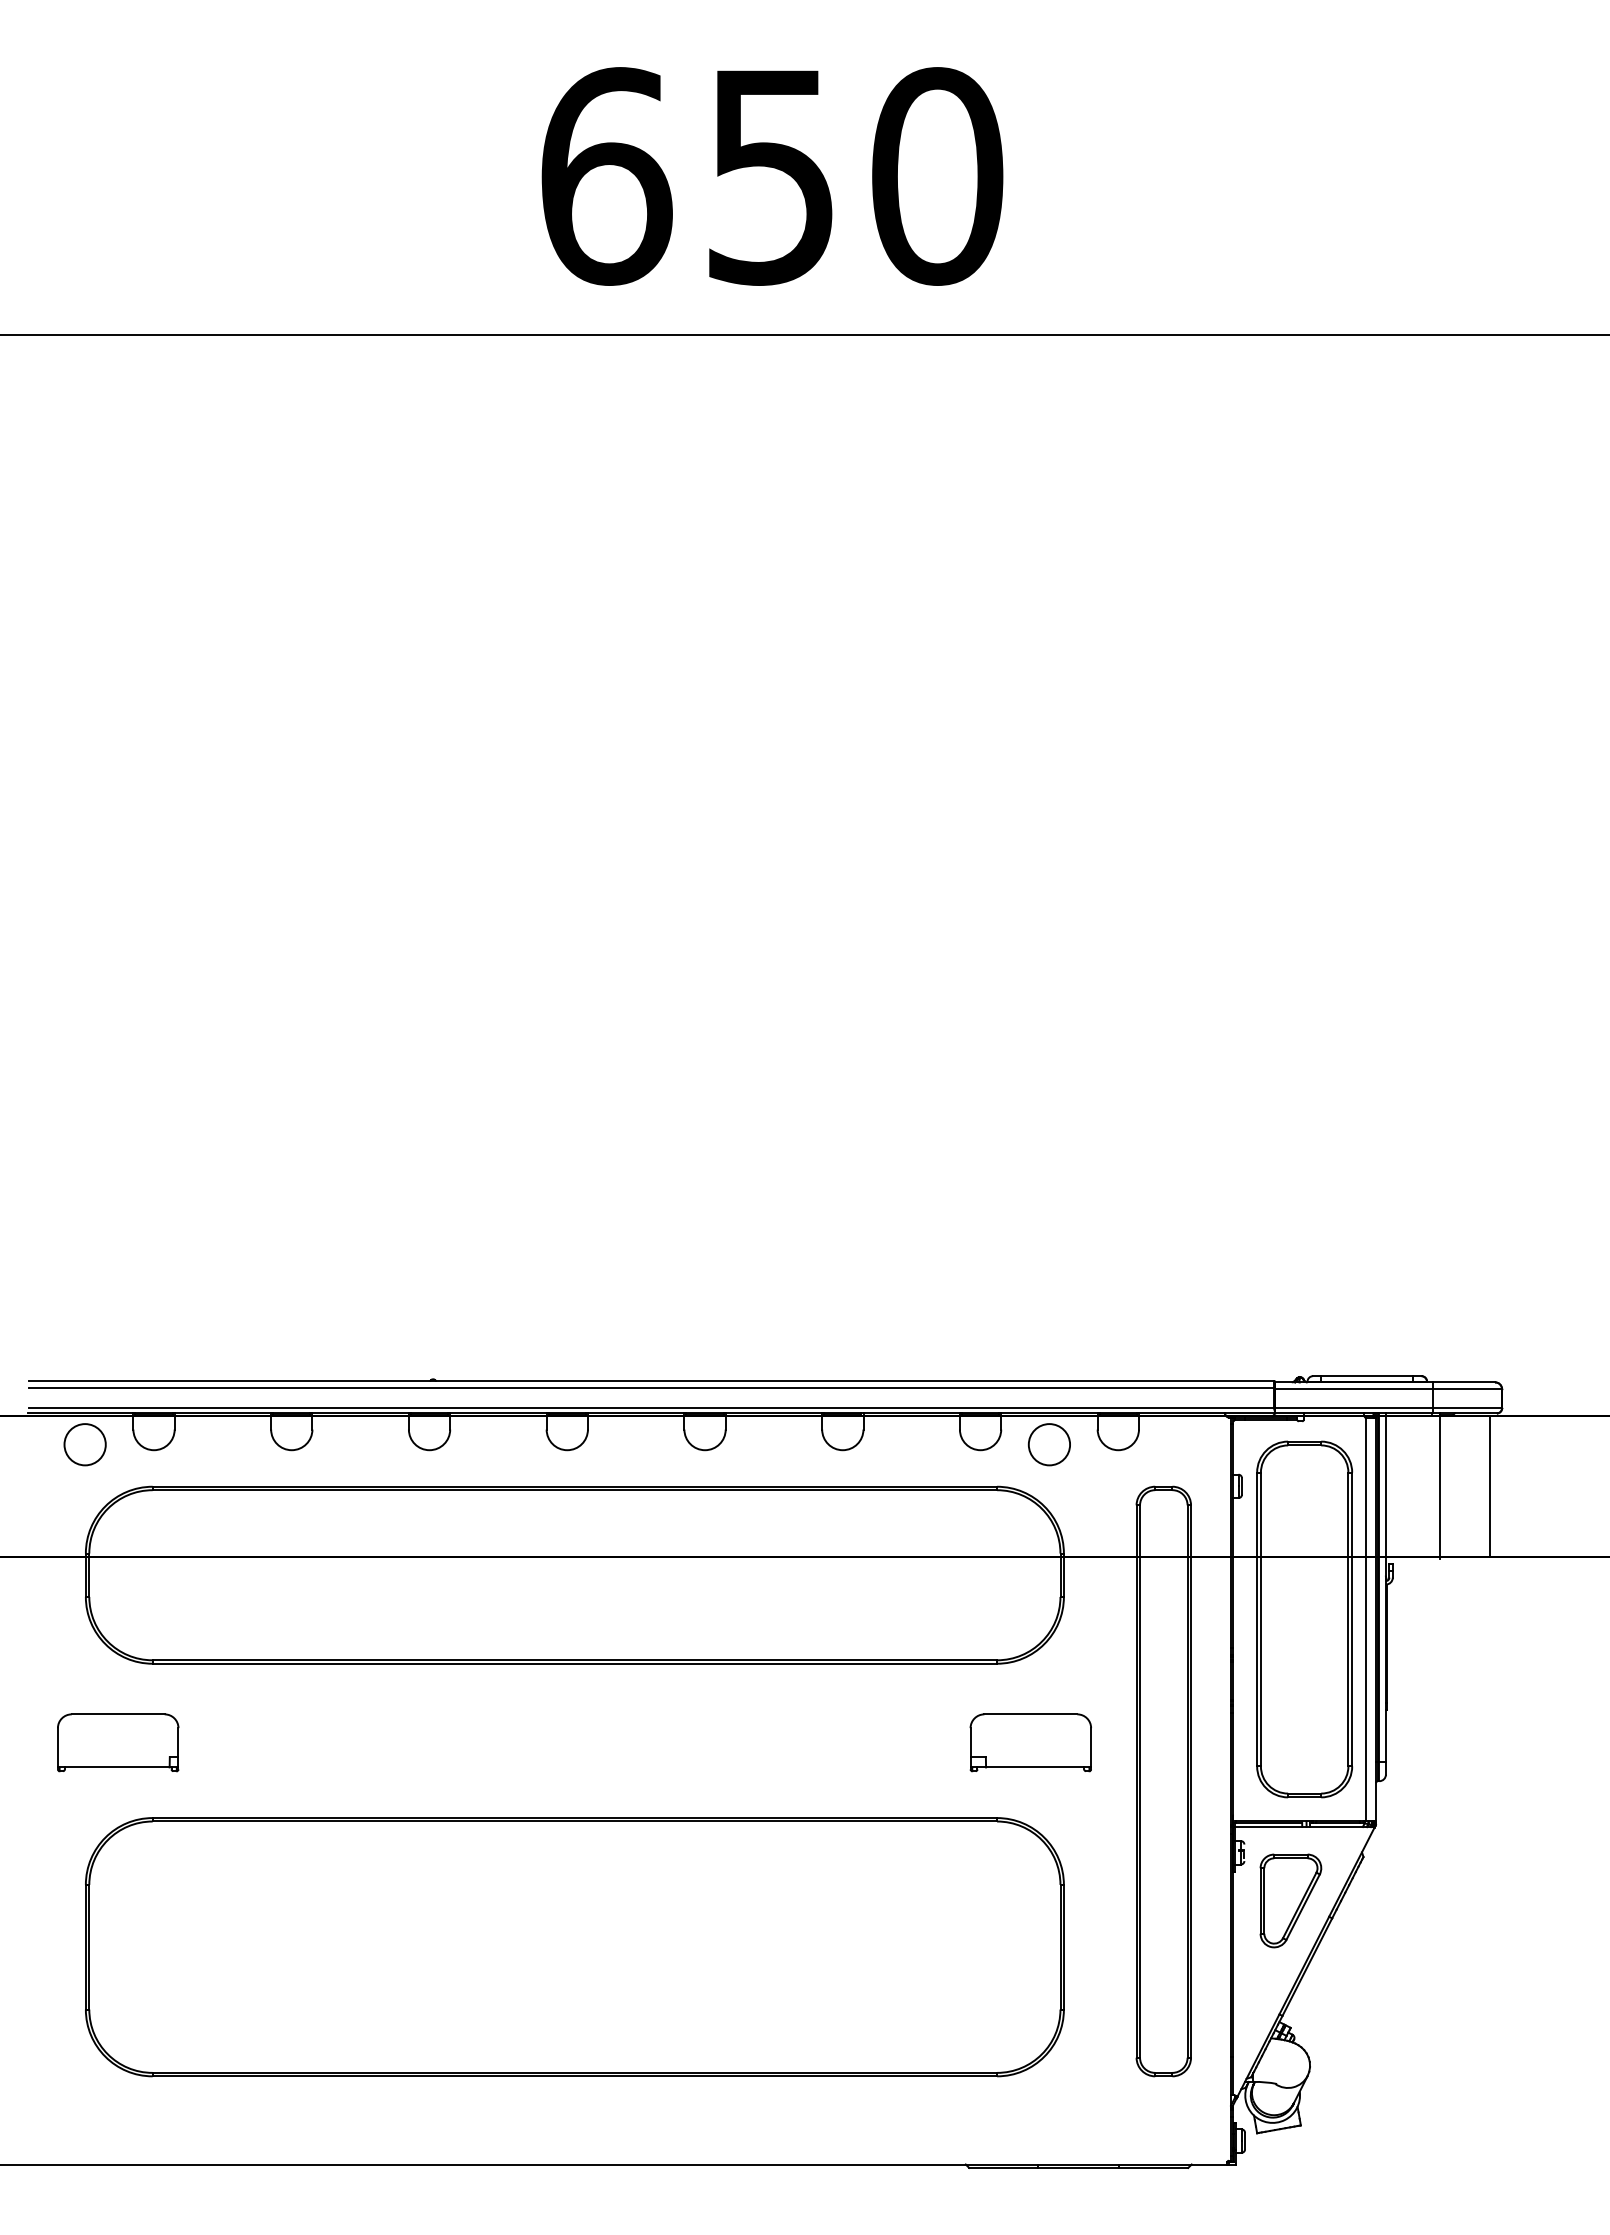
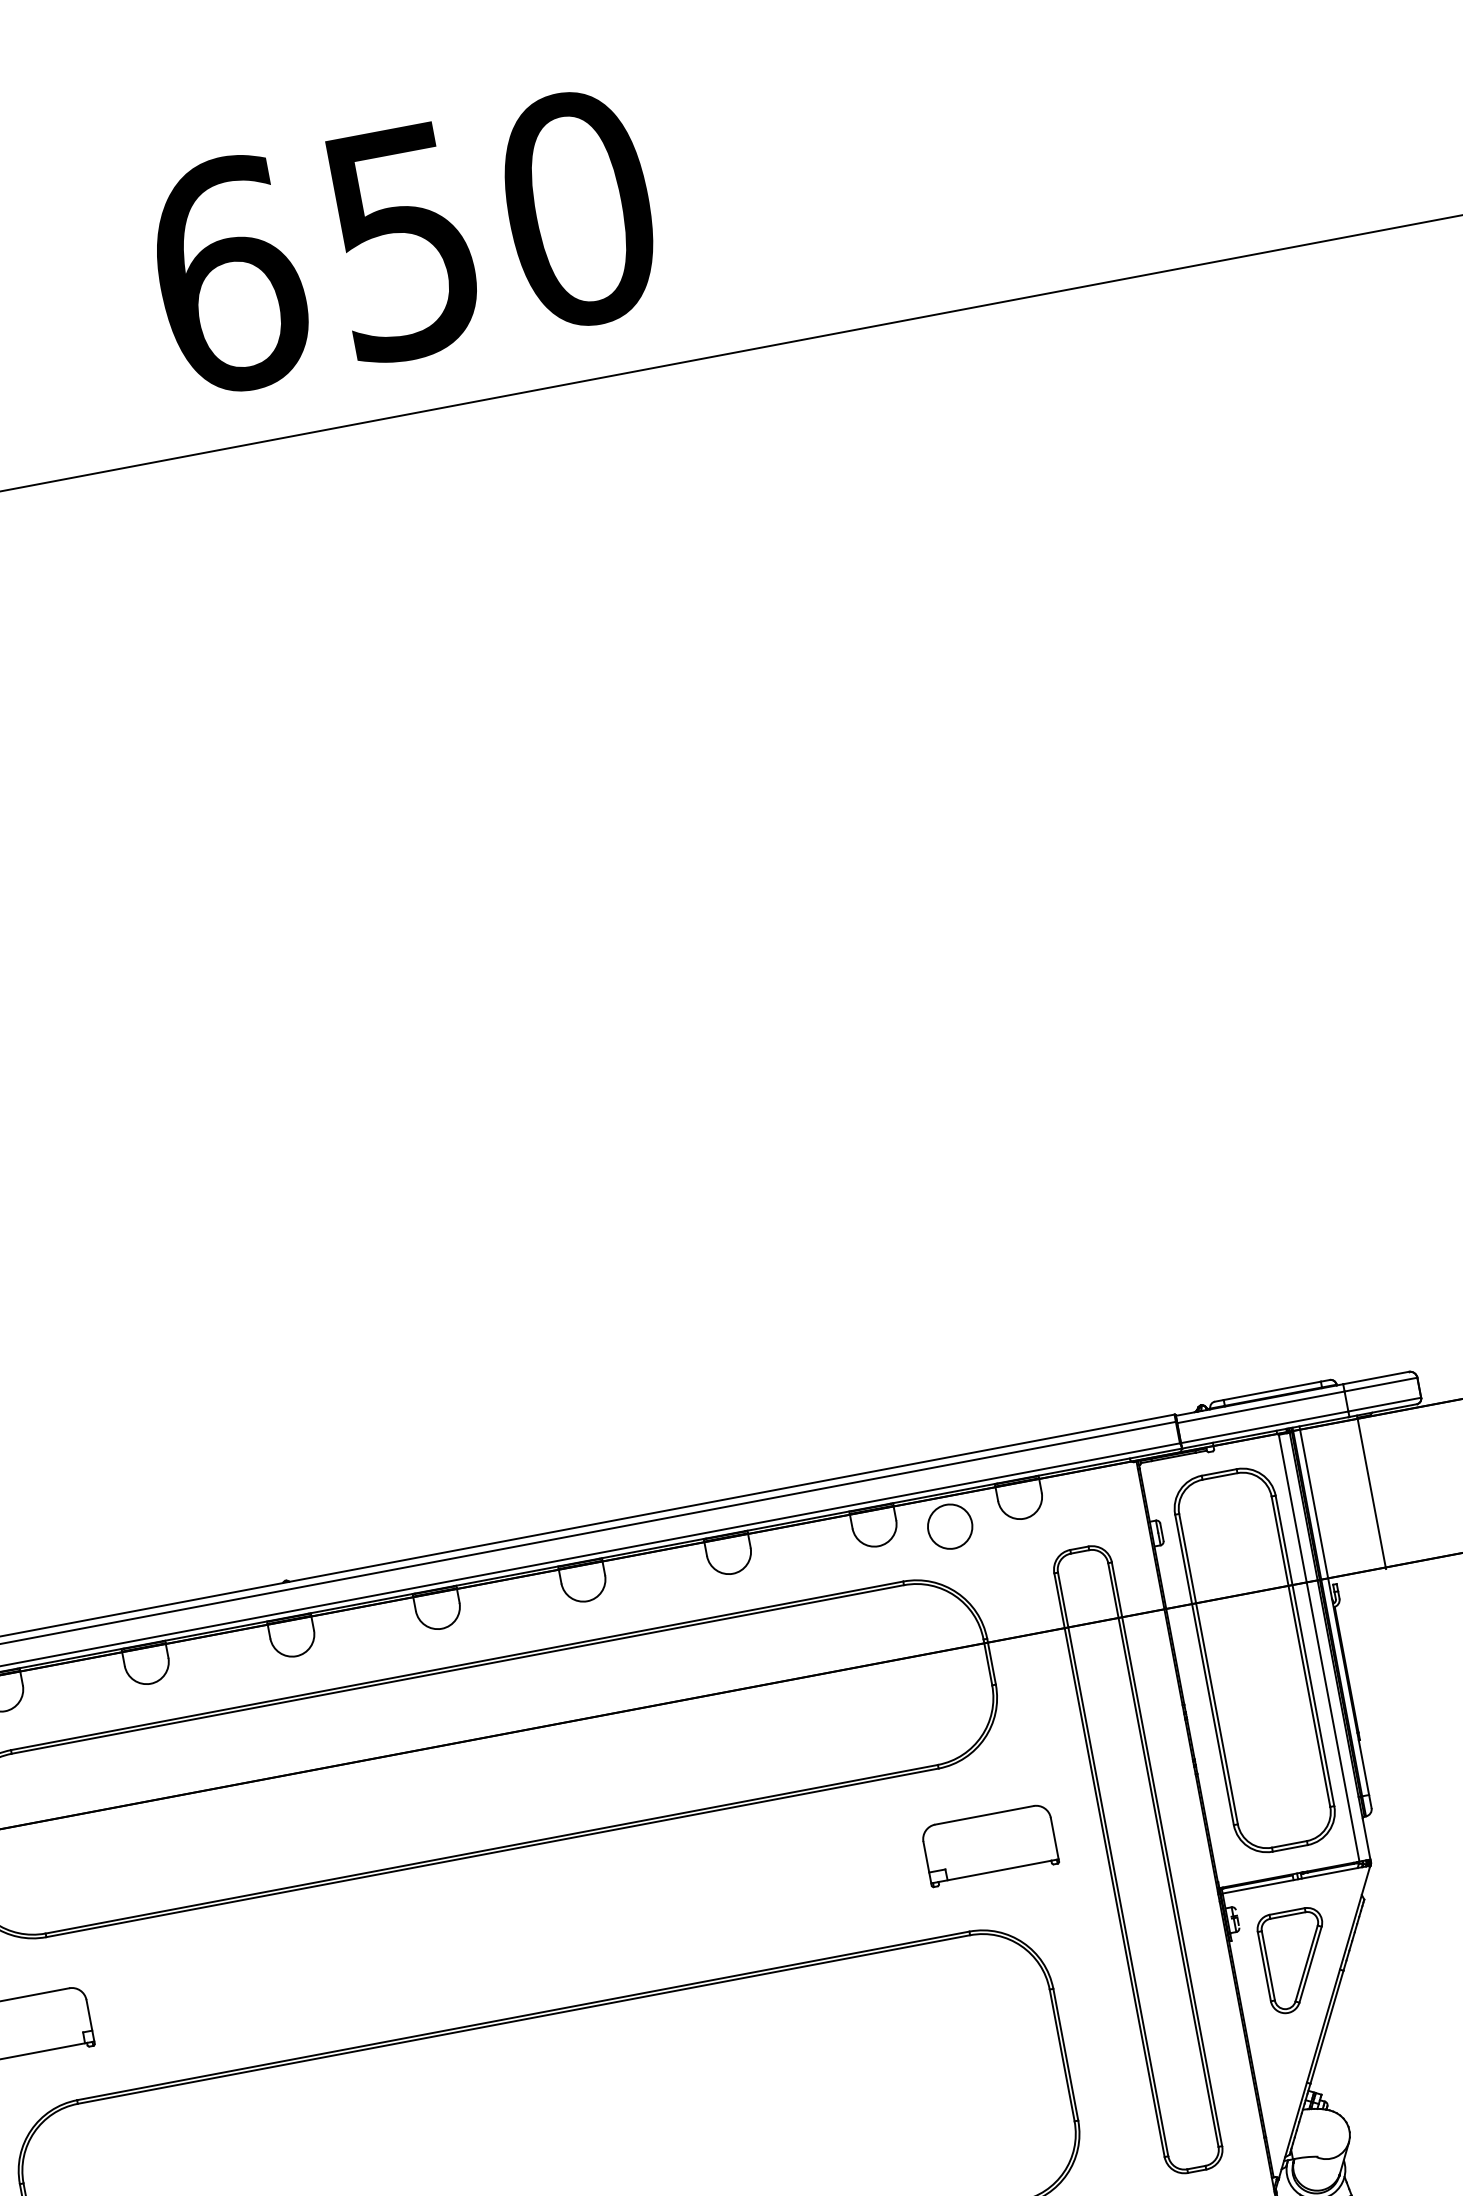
line: (1489, 1486) -> (1423, 1482), removed

